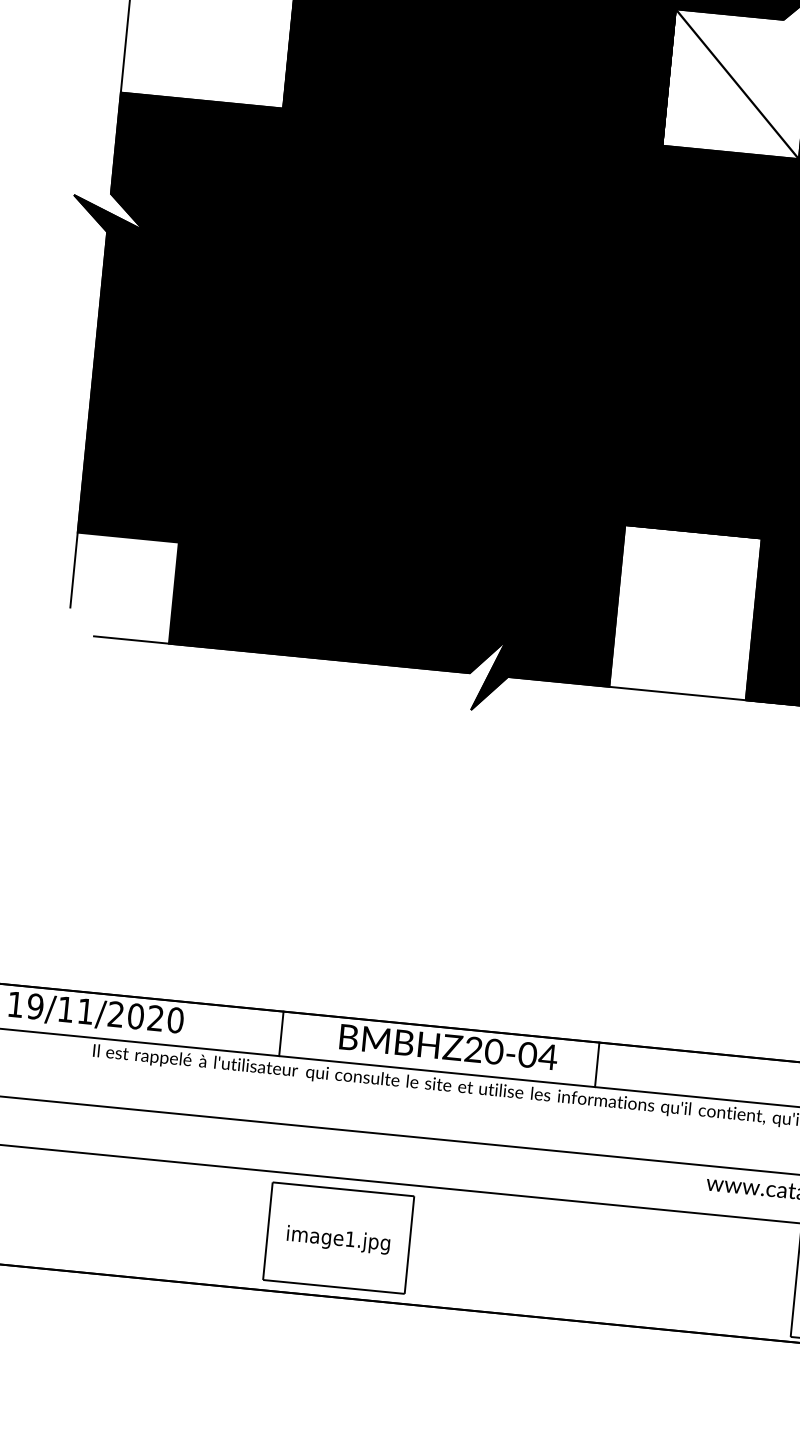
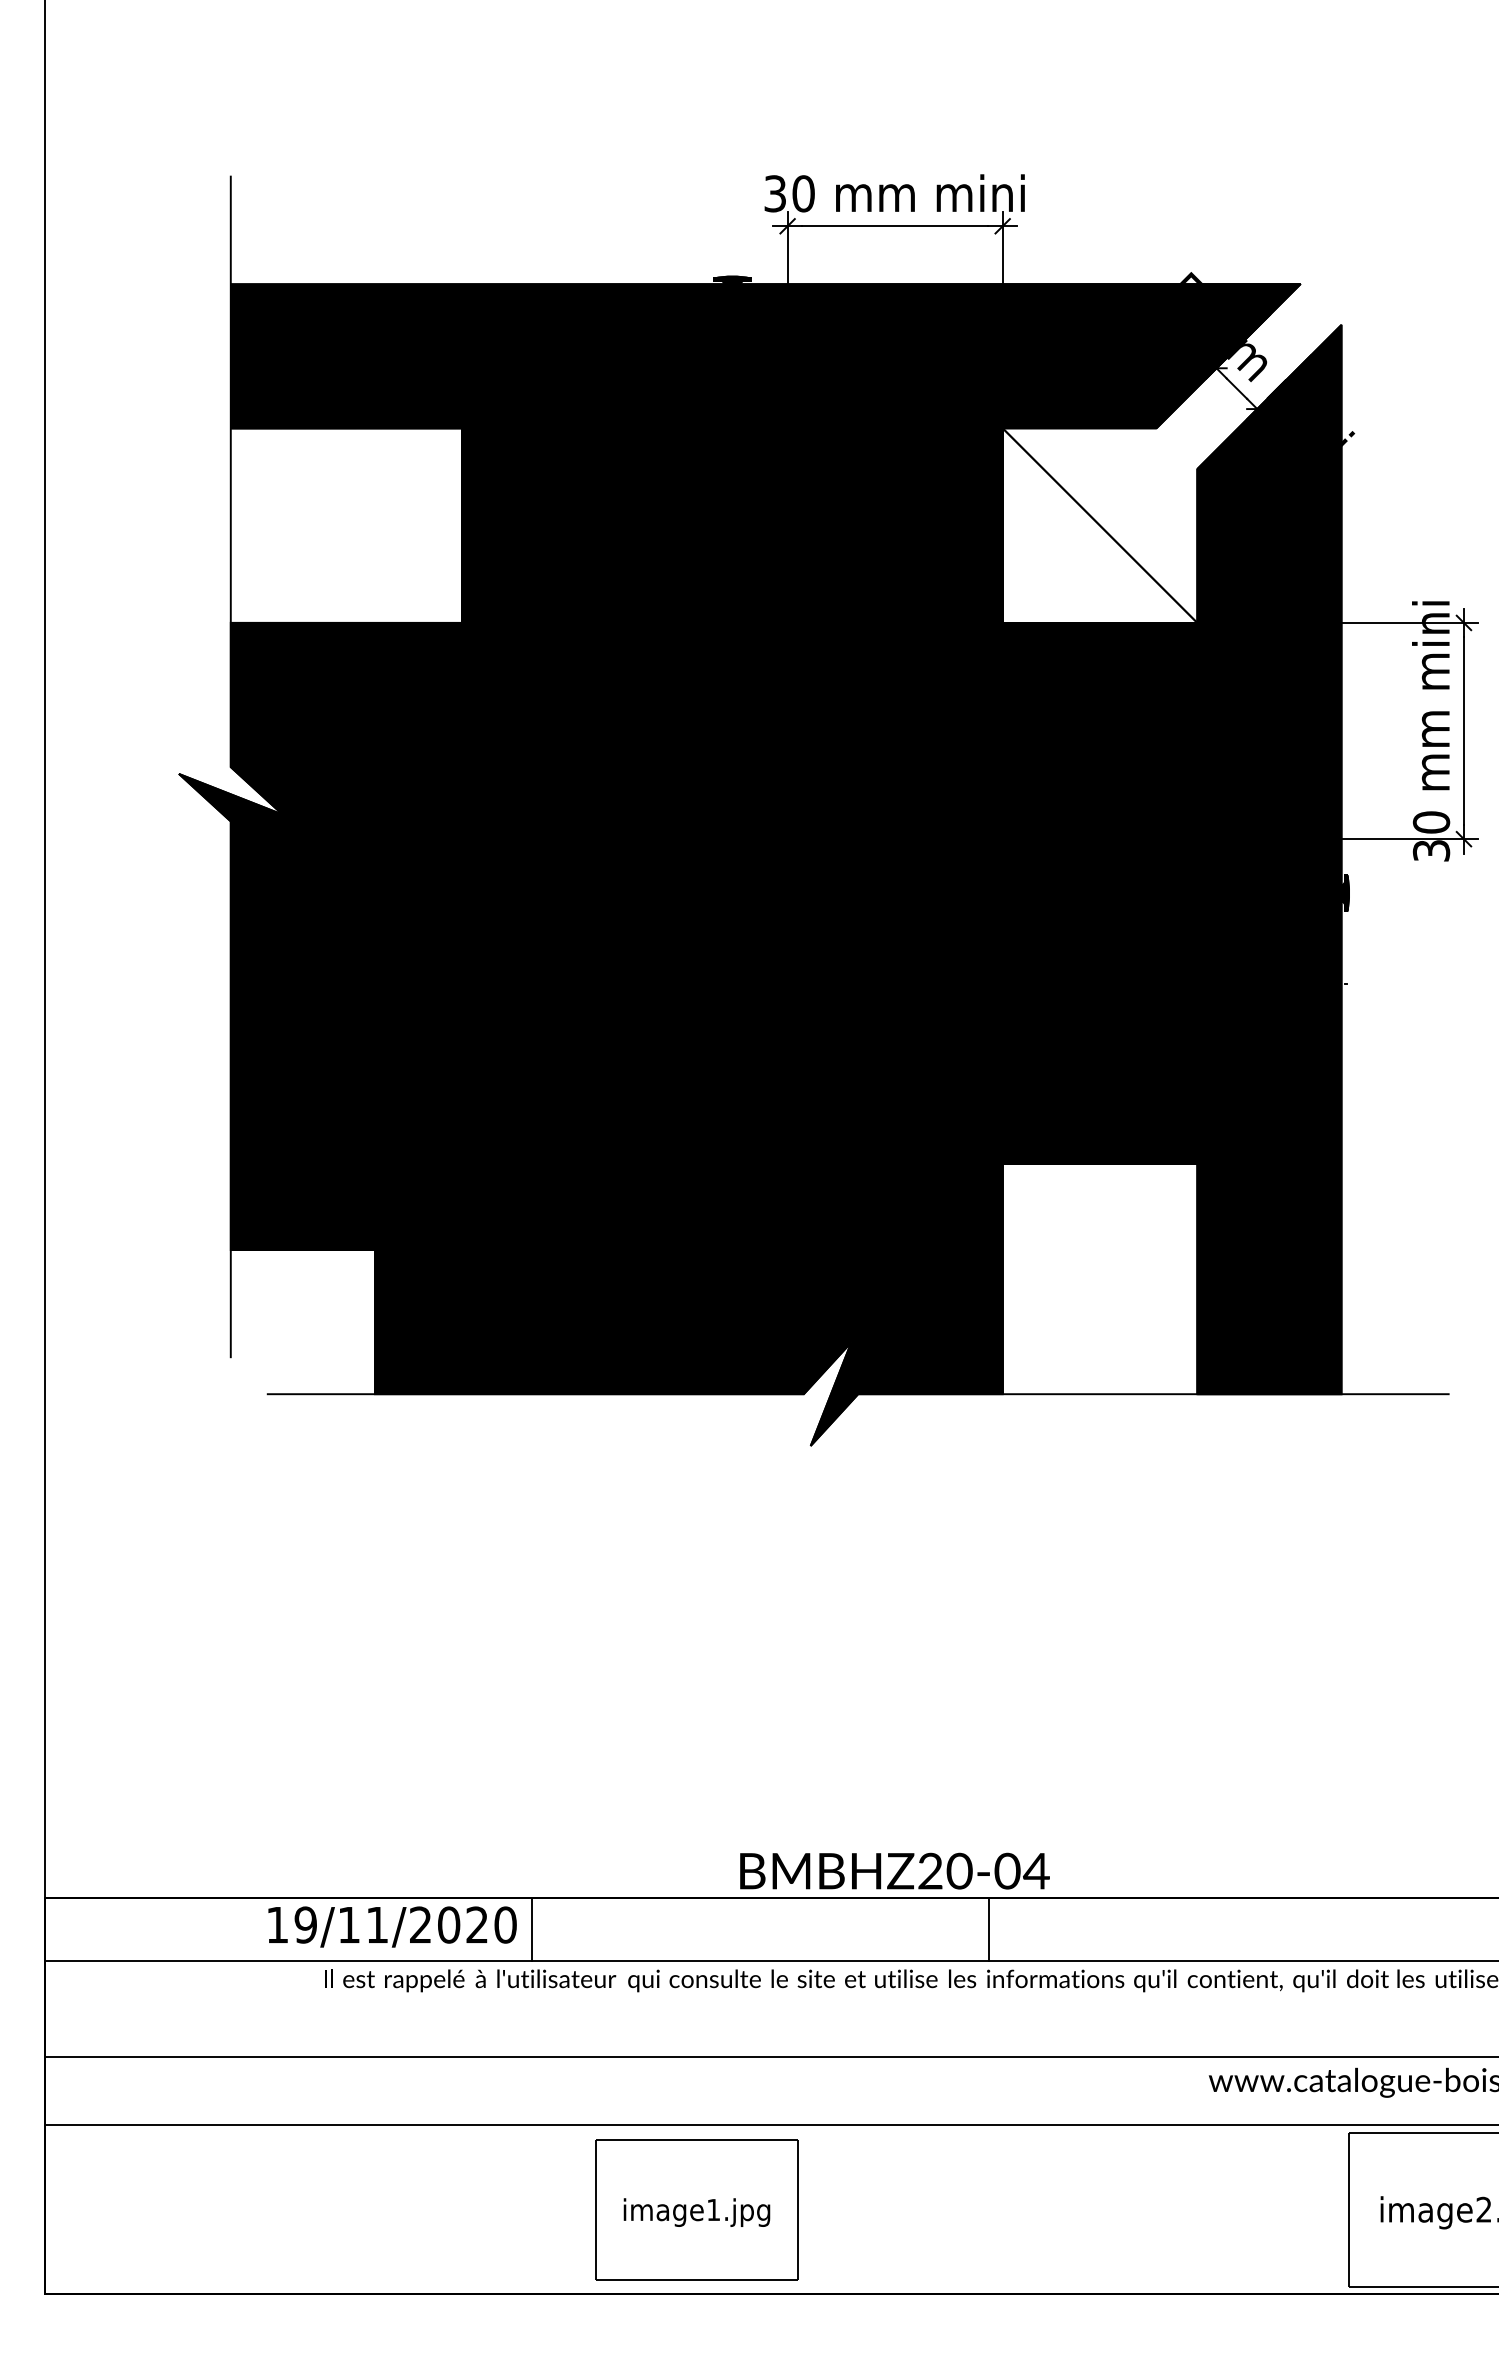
text: (96, 1013) -> (392, 1926), moved
line: (281, 1033) -> (531, 1929), moved
text: (448, 1046) -> (894, 1870), moved
line: (596, 1064) -> (988, 1929), moved

